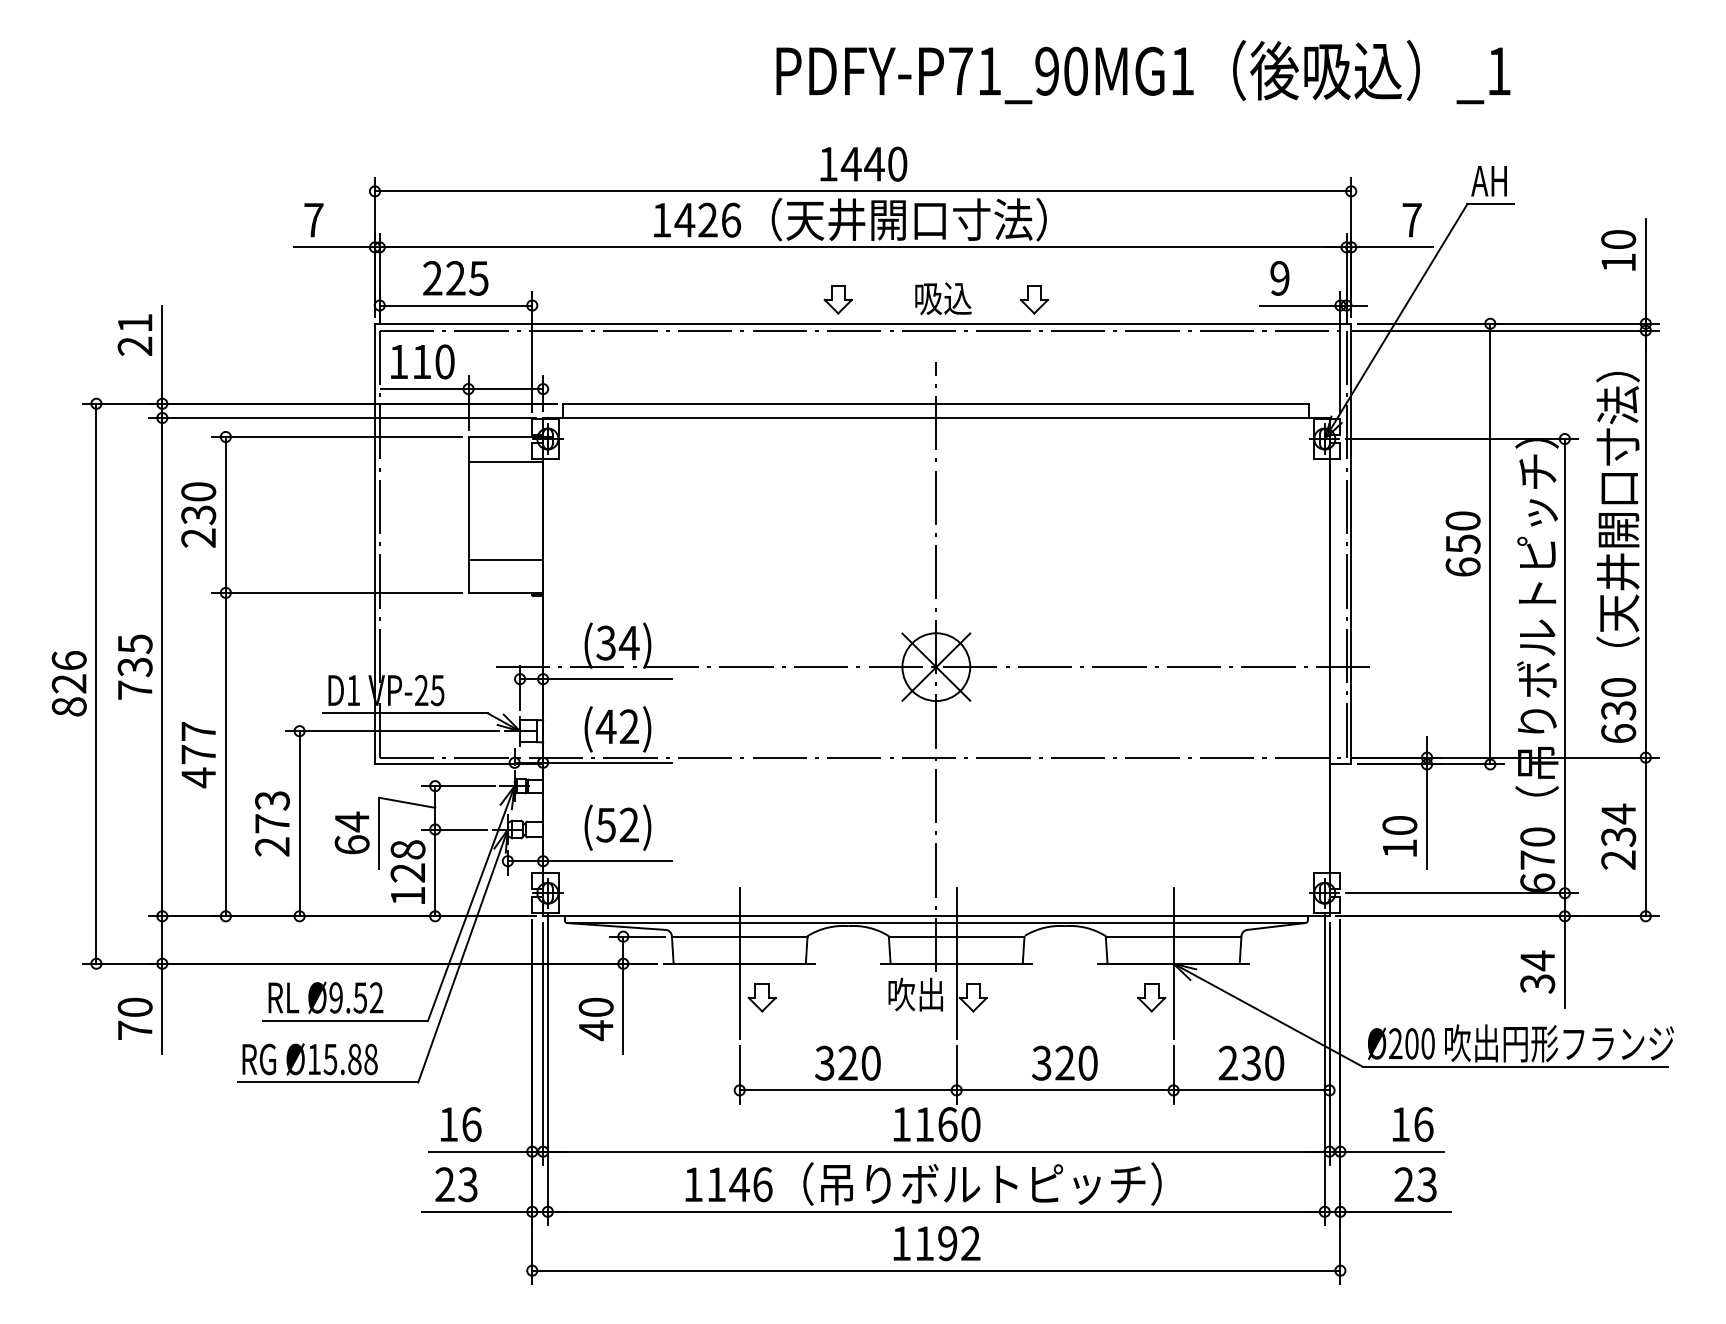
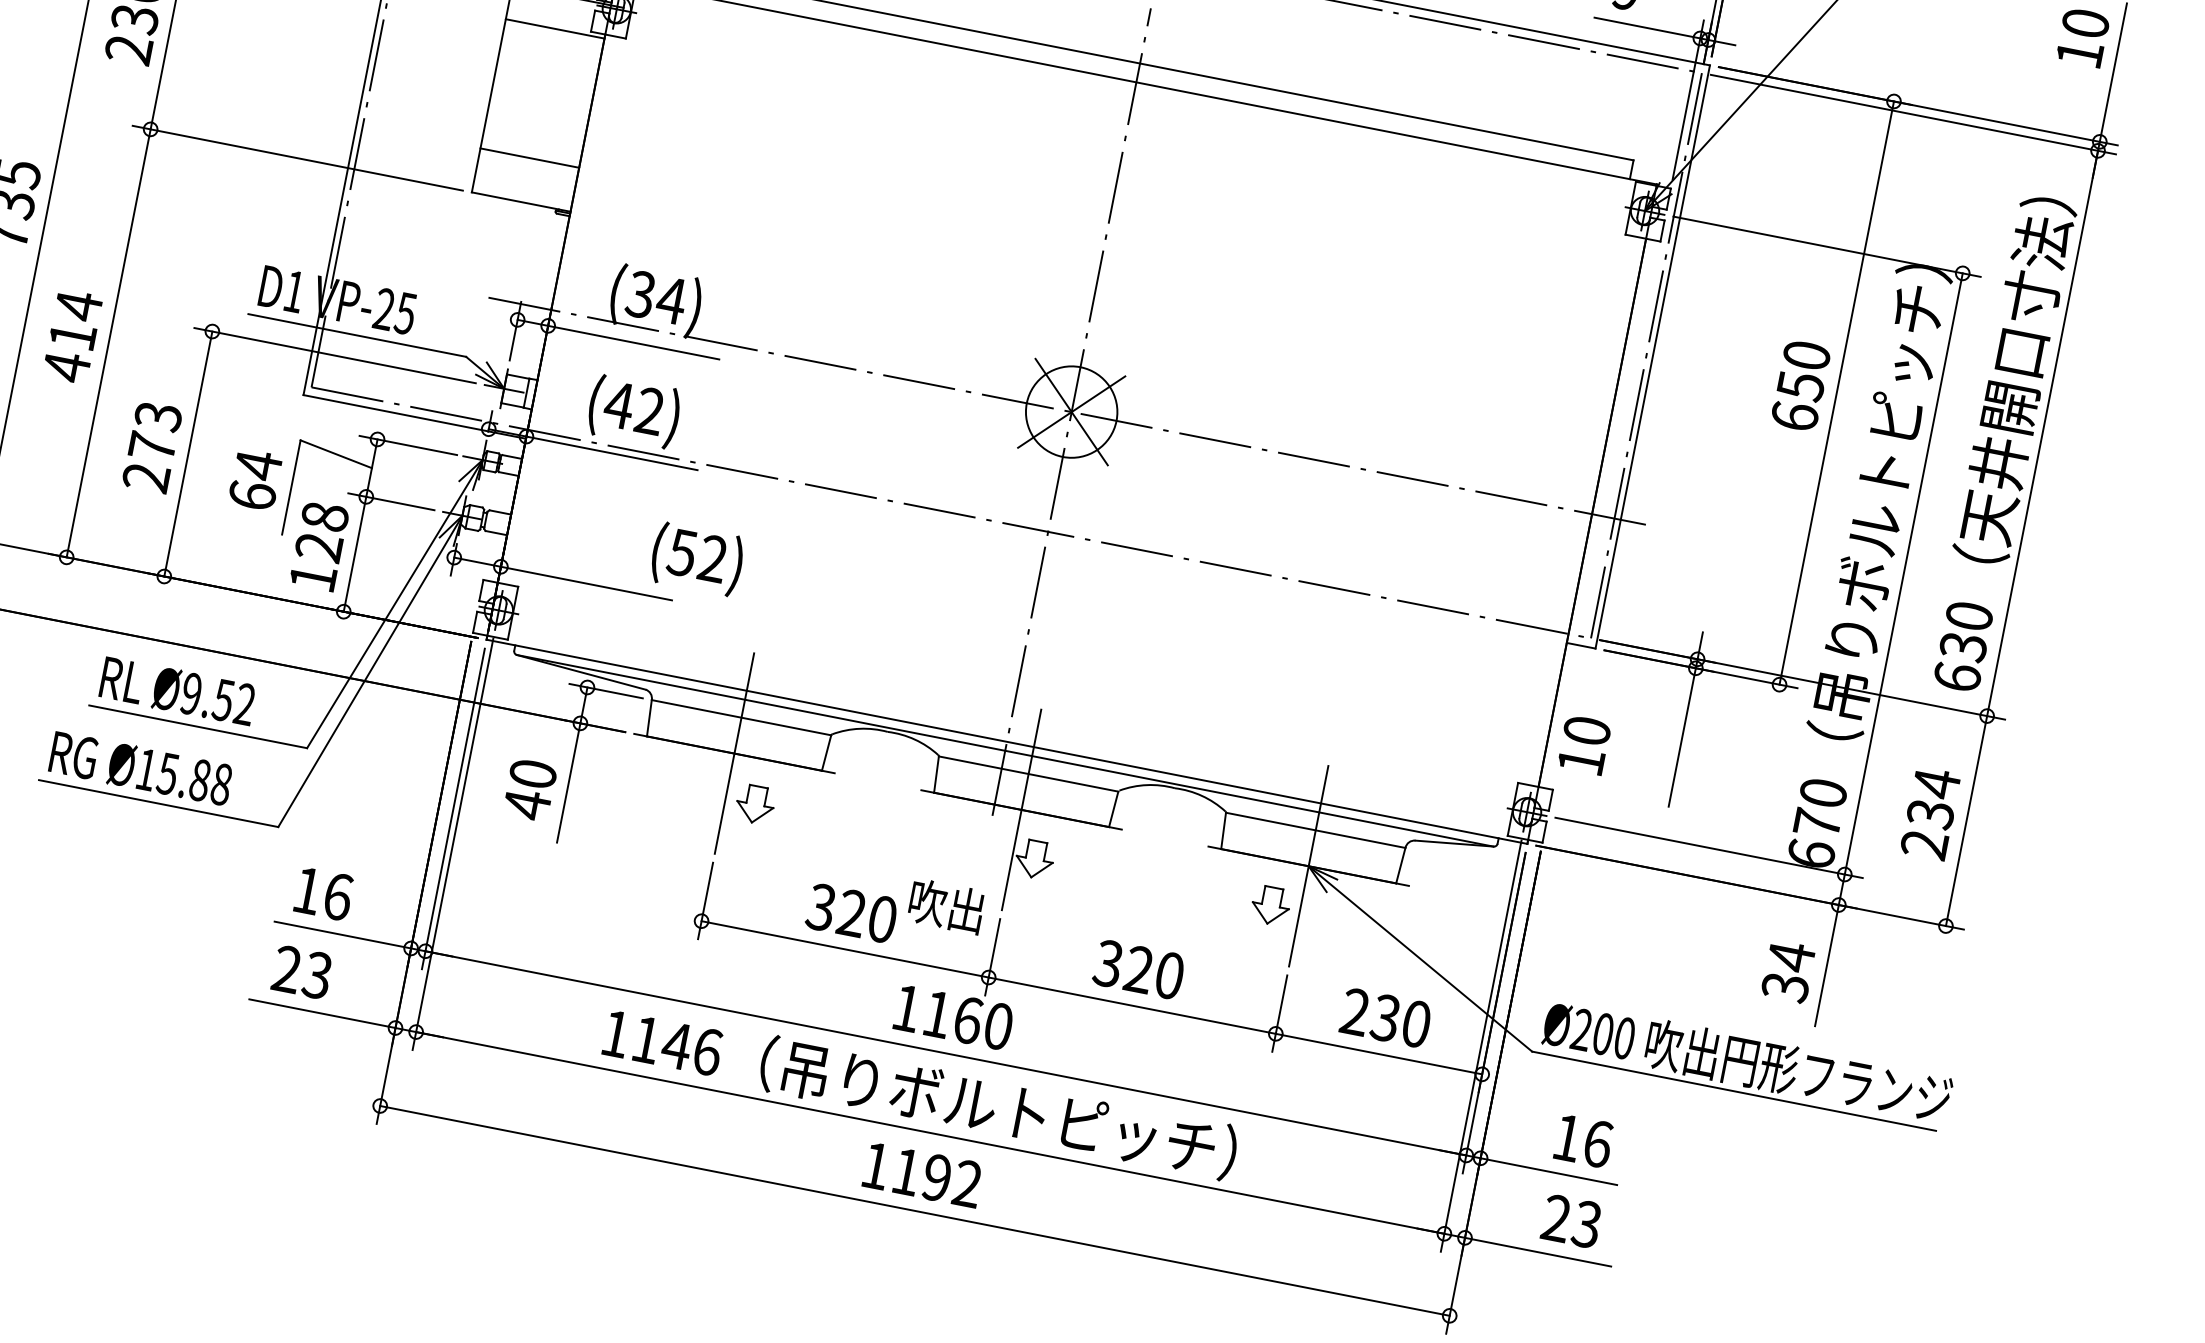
text: (198, 742) -> (75, 320), 477 -> 414
text: (617, 827) -> (696, 558), moved
text: (1399, 836) -> (1583, 745), moved
text: (915, 994) -> (946, 906), moved

